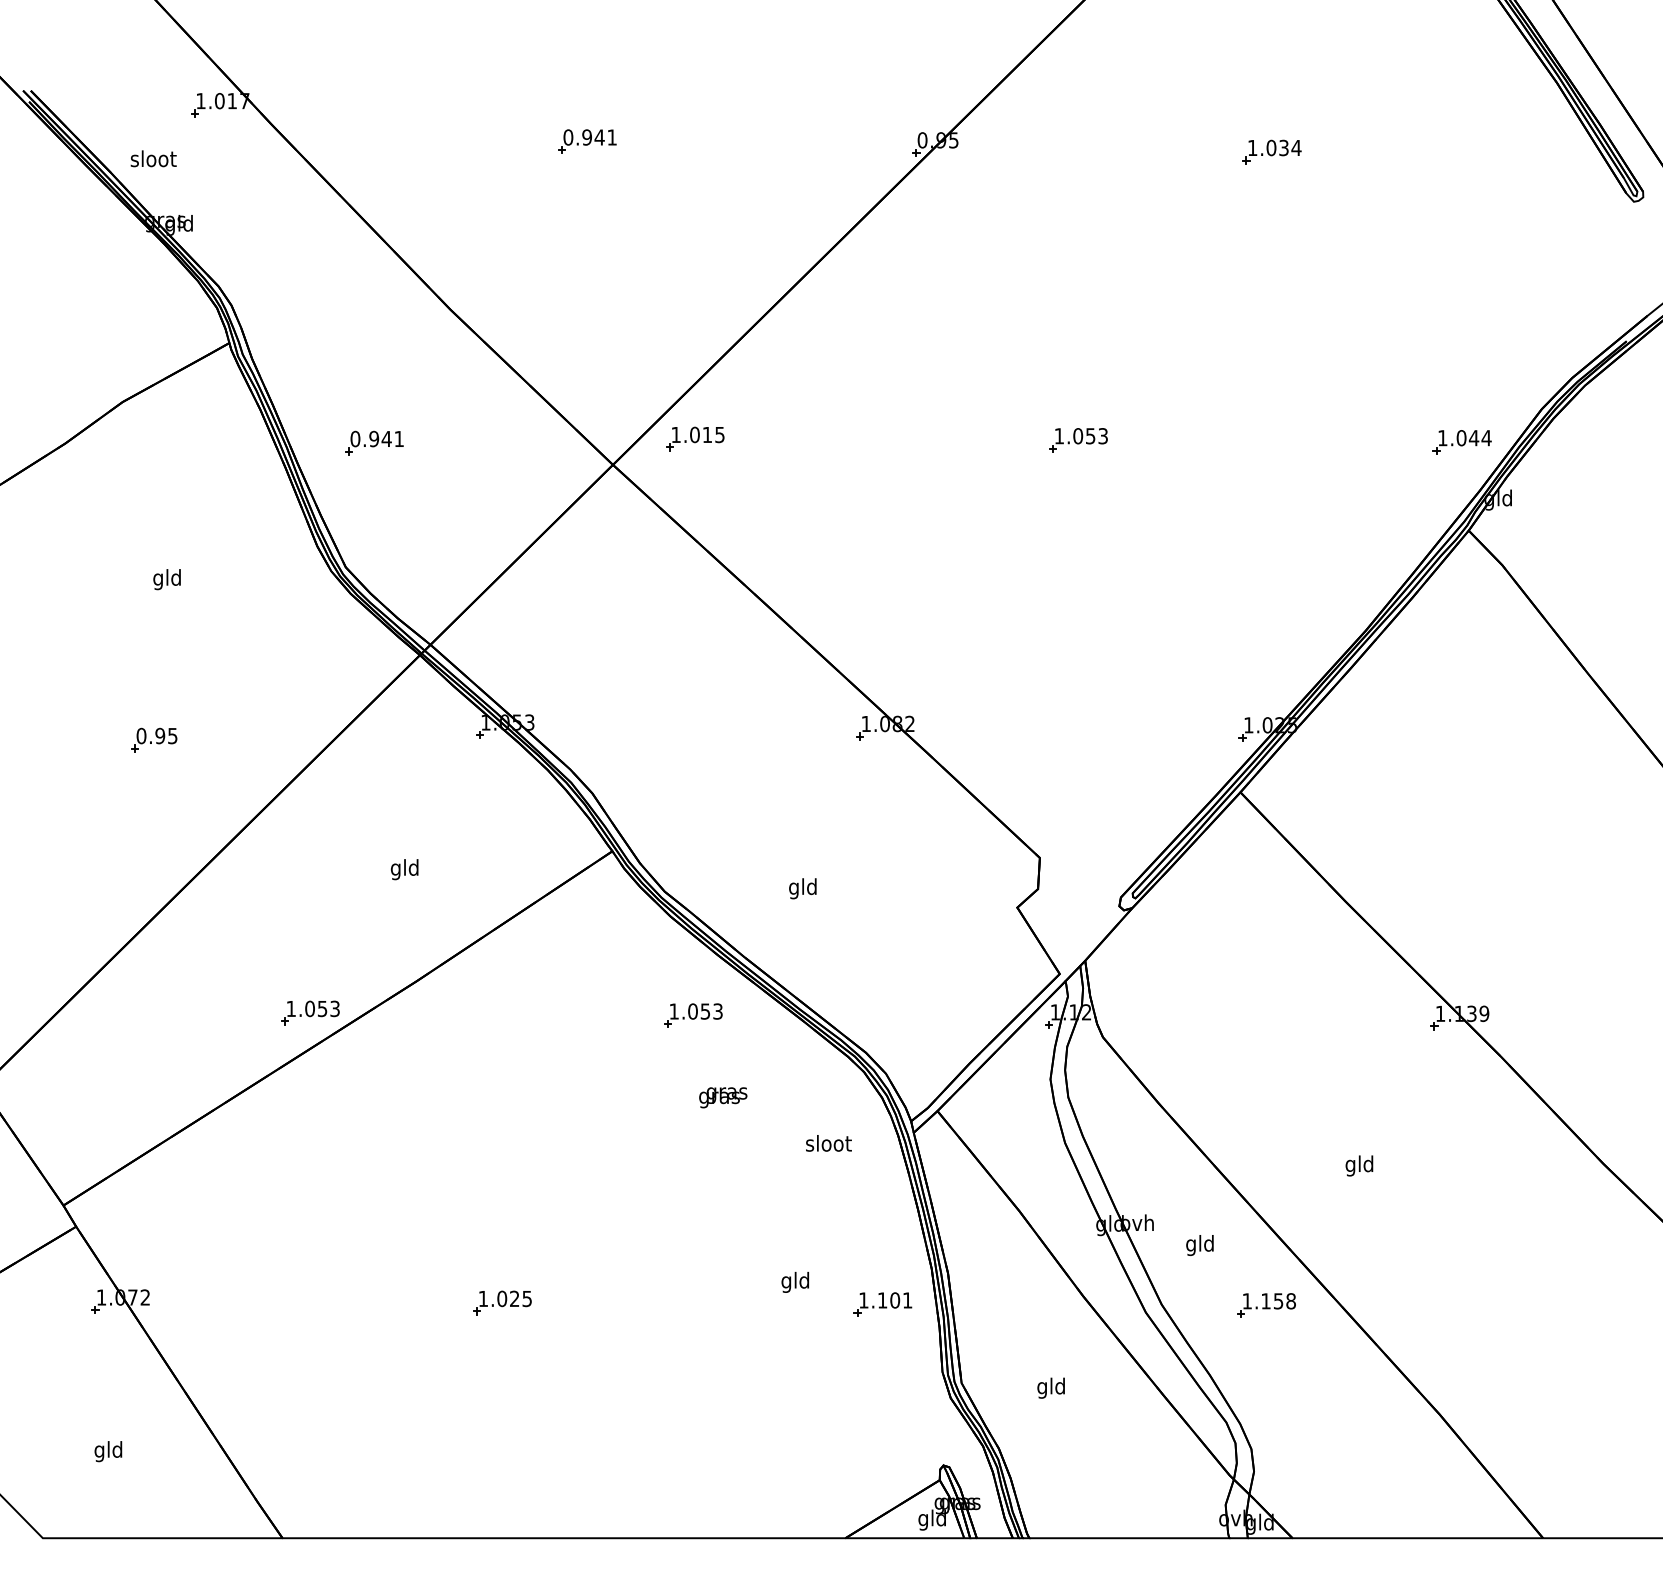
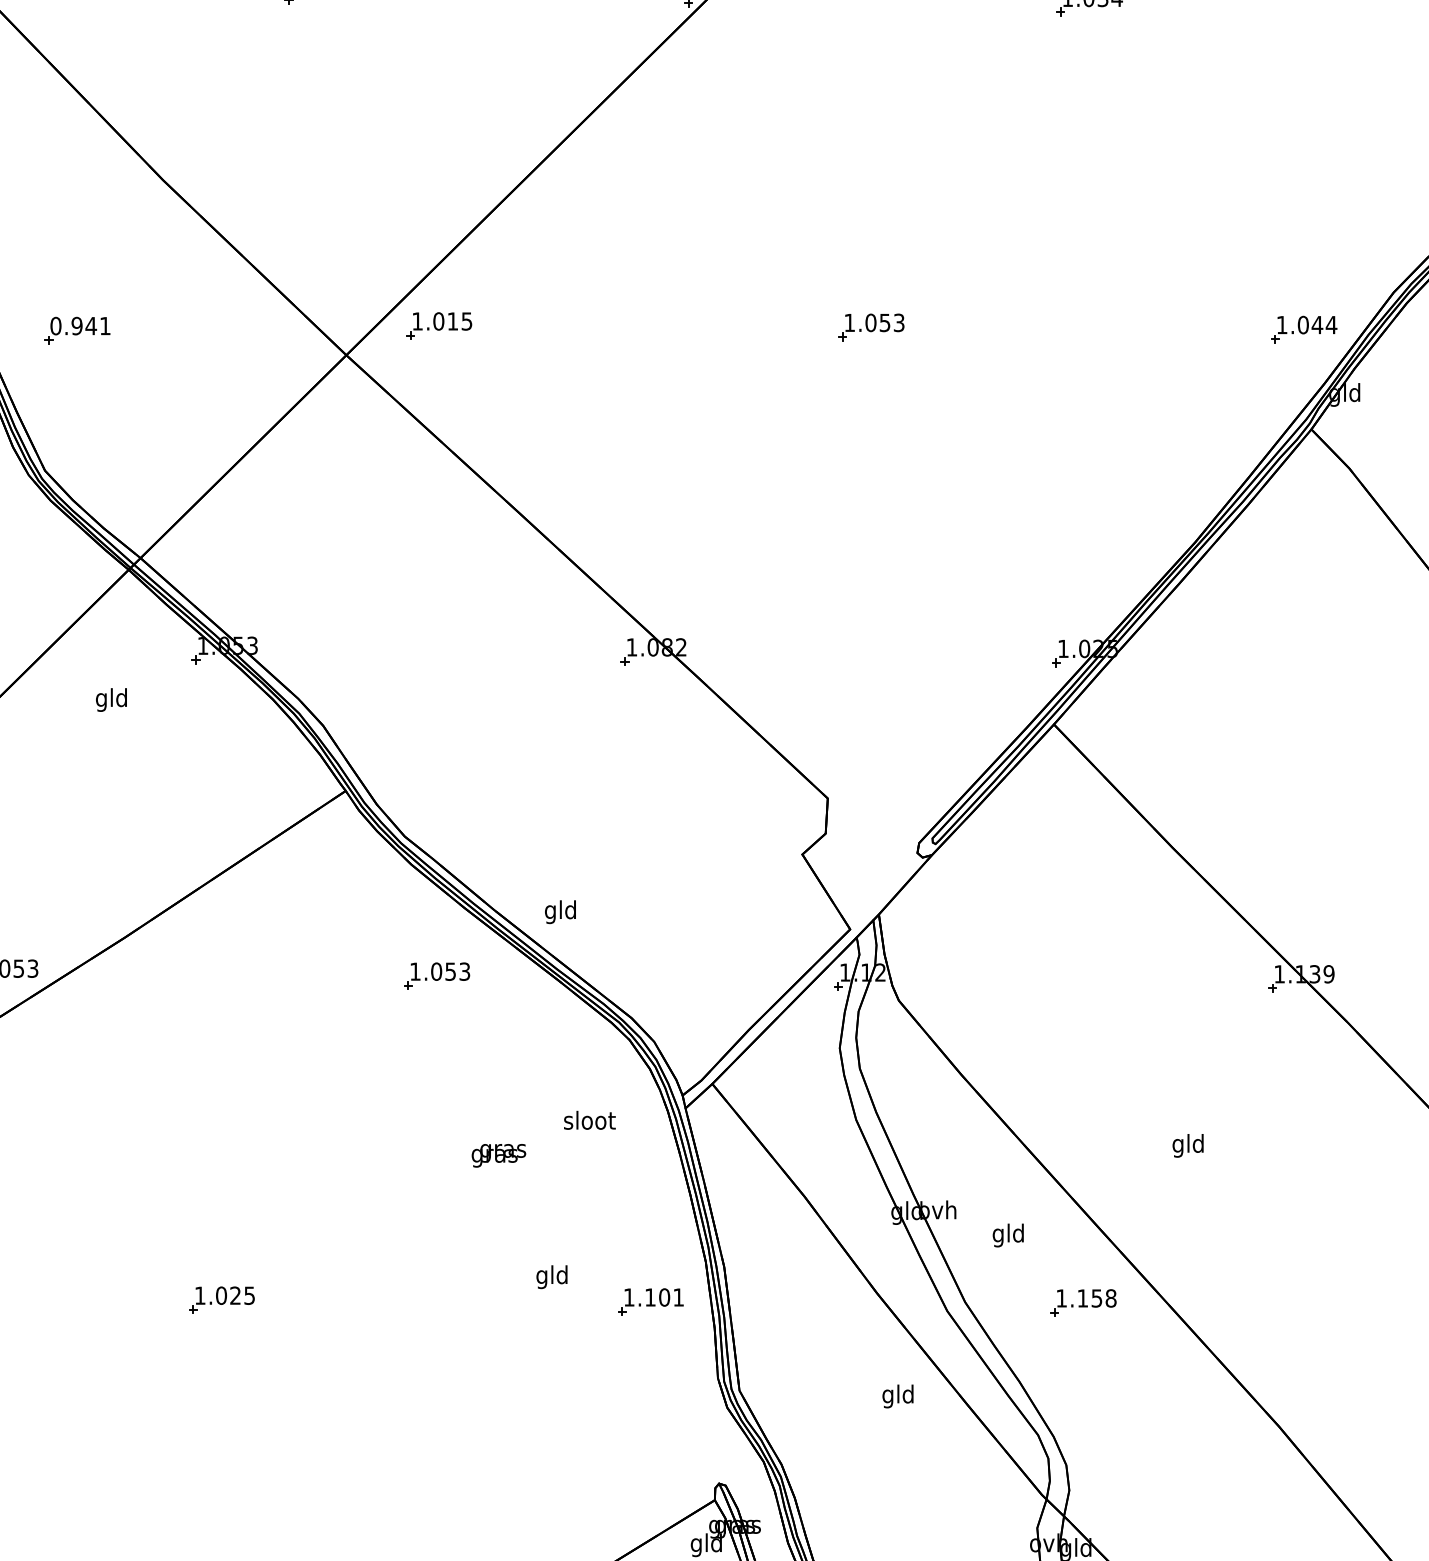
text: (404, 869) -> (111, 699), moved
text: (802, 888) -> (560, 911), moved
text: (723, 1097) -> (499, 1155), moved
text: (1050, 1387) -> (897, 1395), moved

